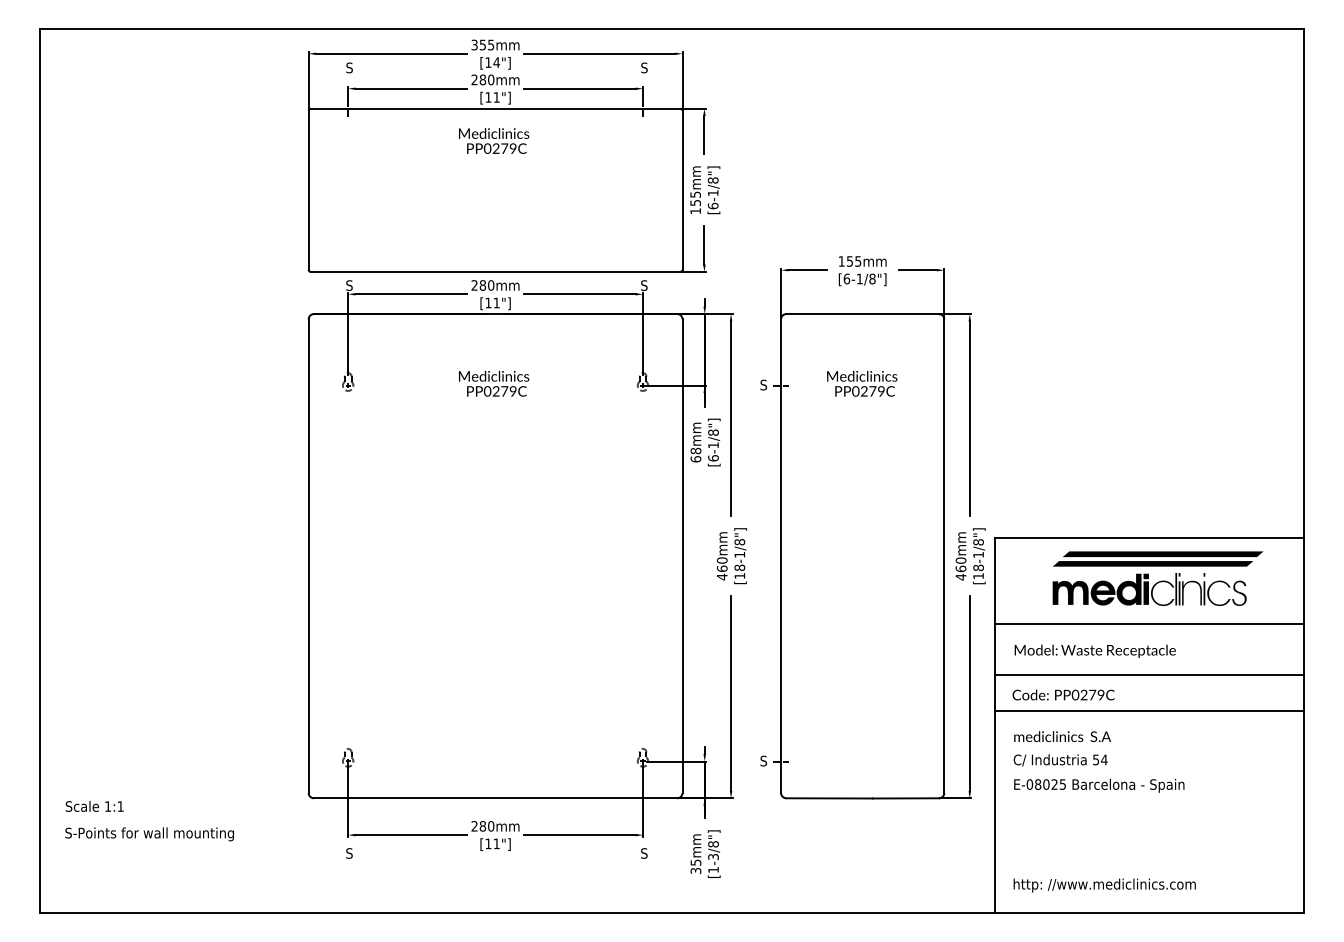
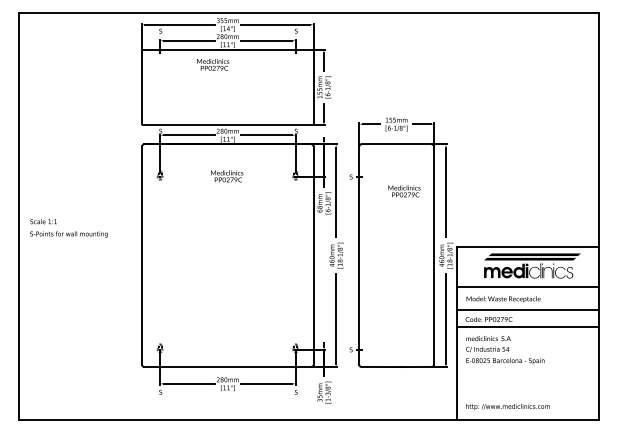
text: (494, 140) -> (213, 64), moved
text: (862, 383) -> (404, 191), moved
text: (148, 821) -> (68, 228), moved

